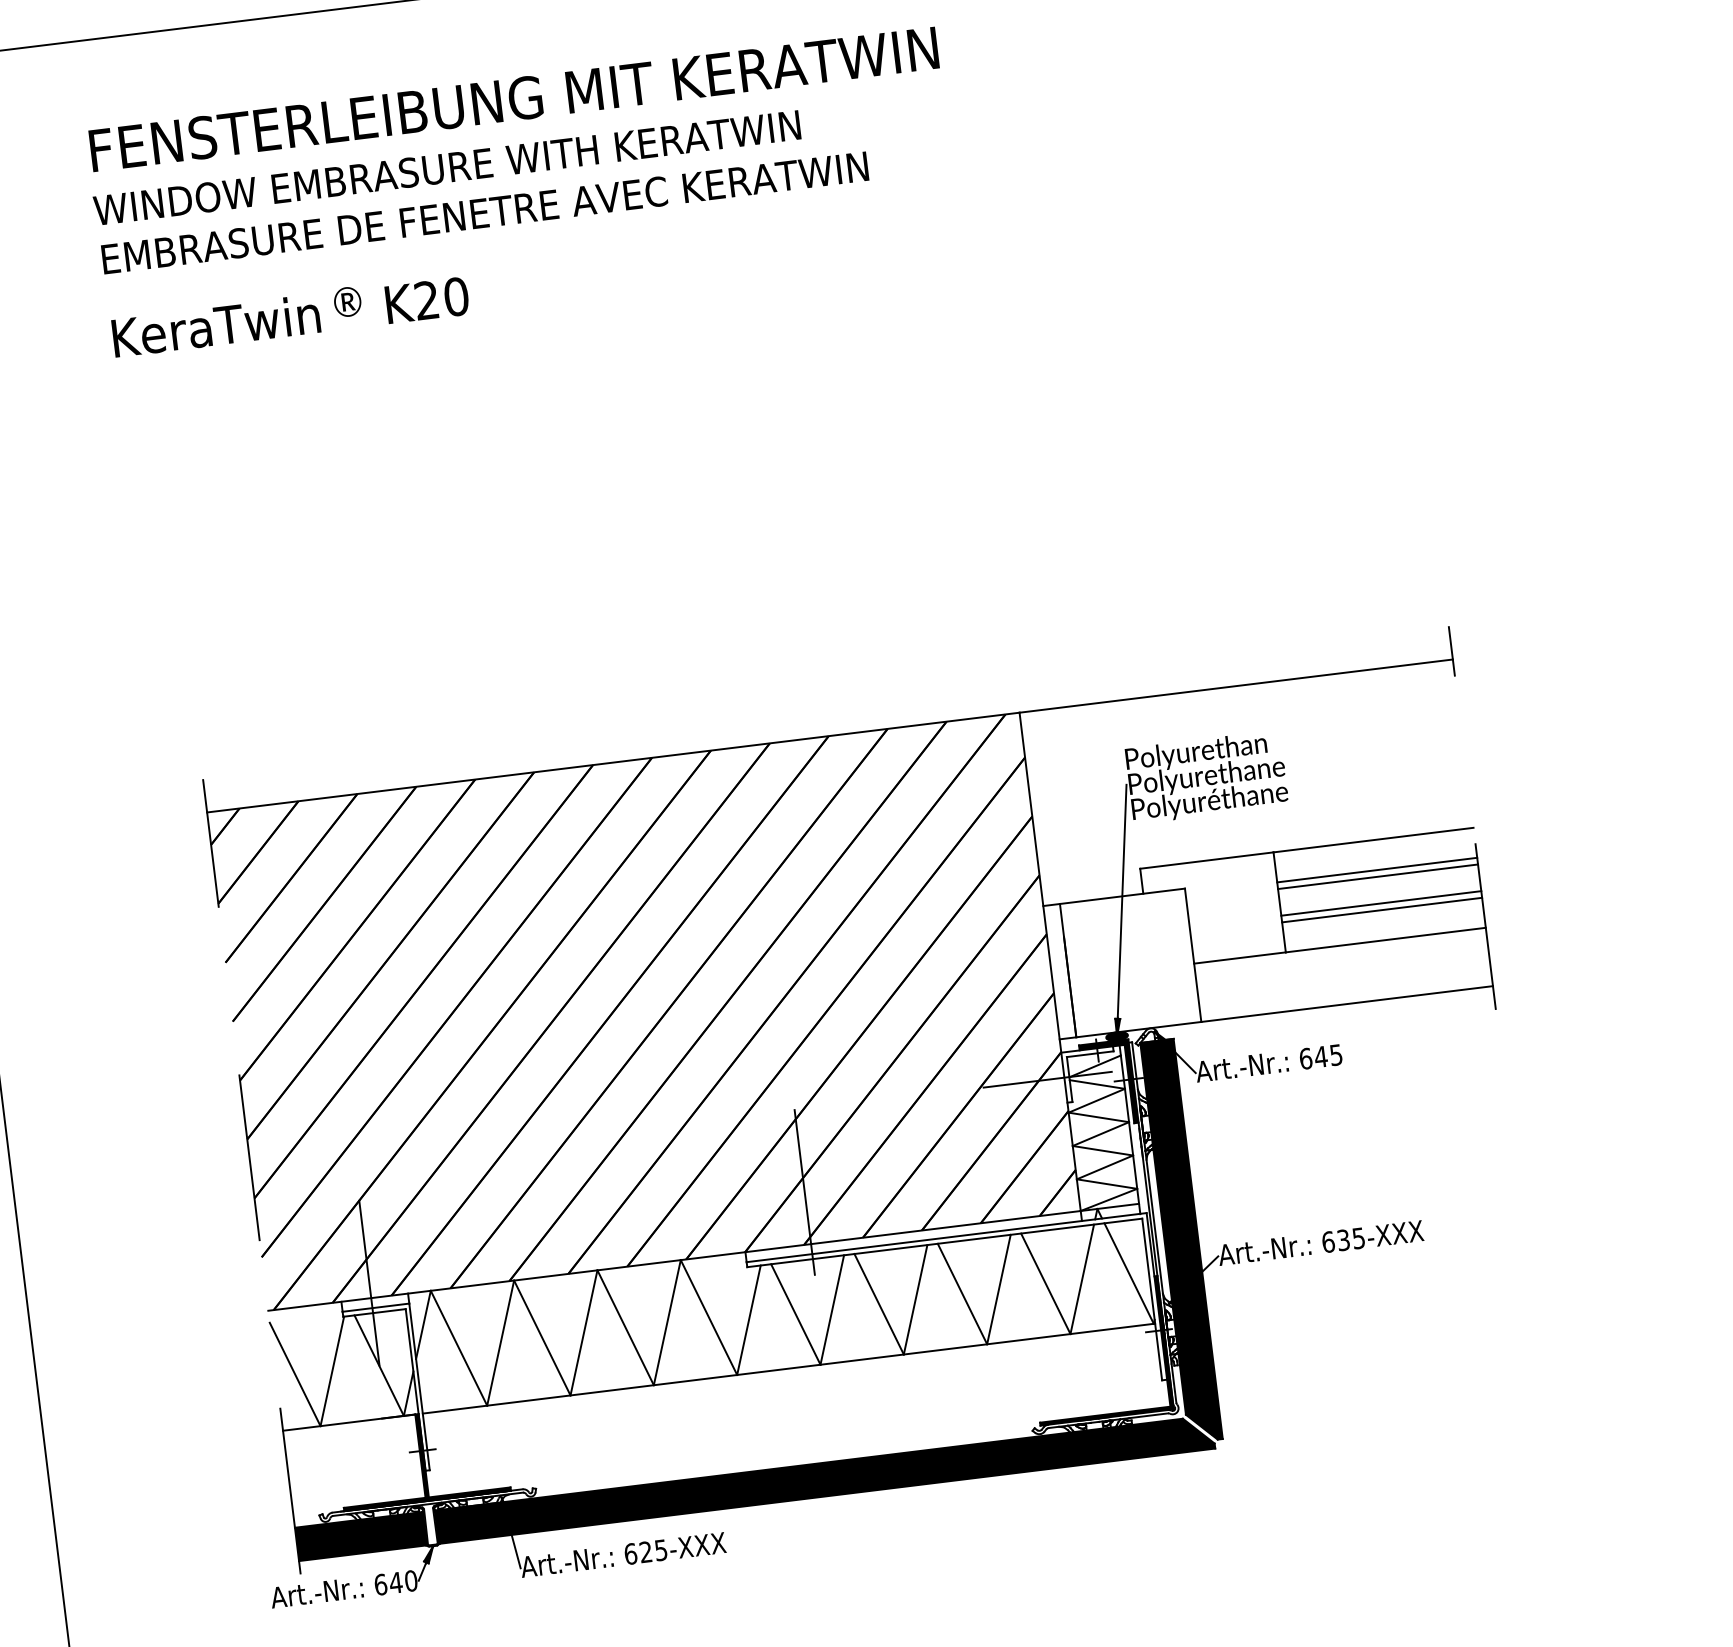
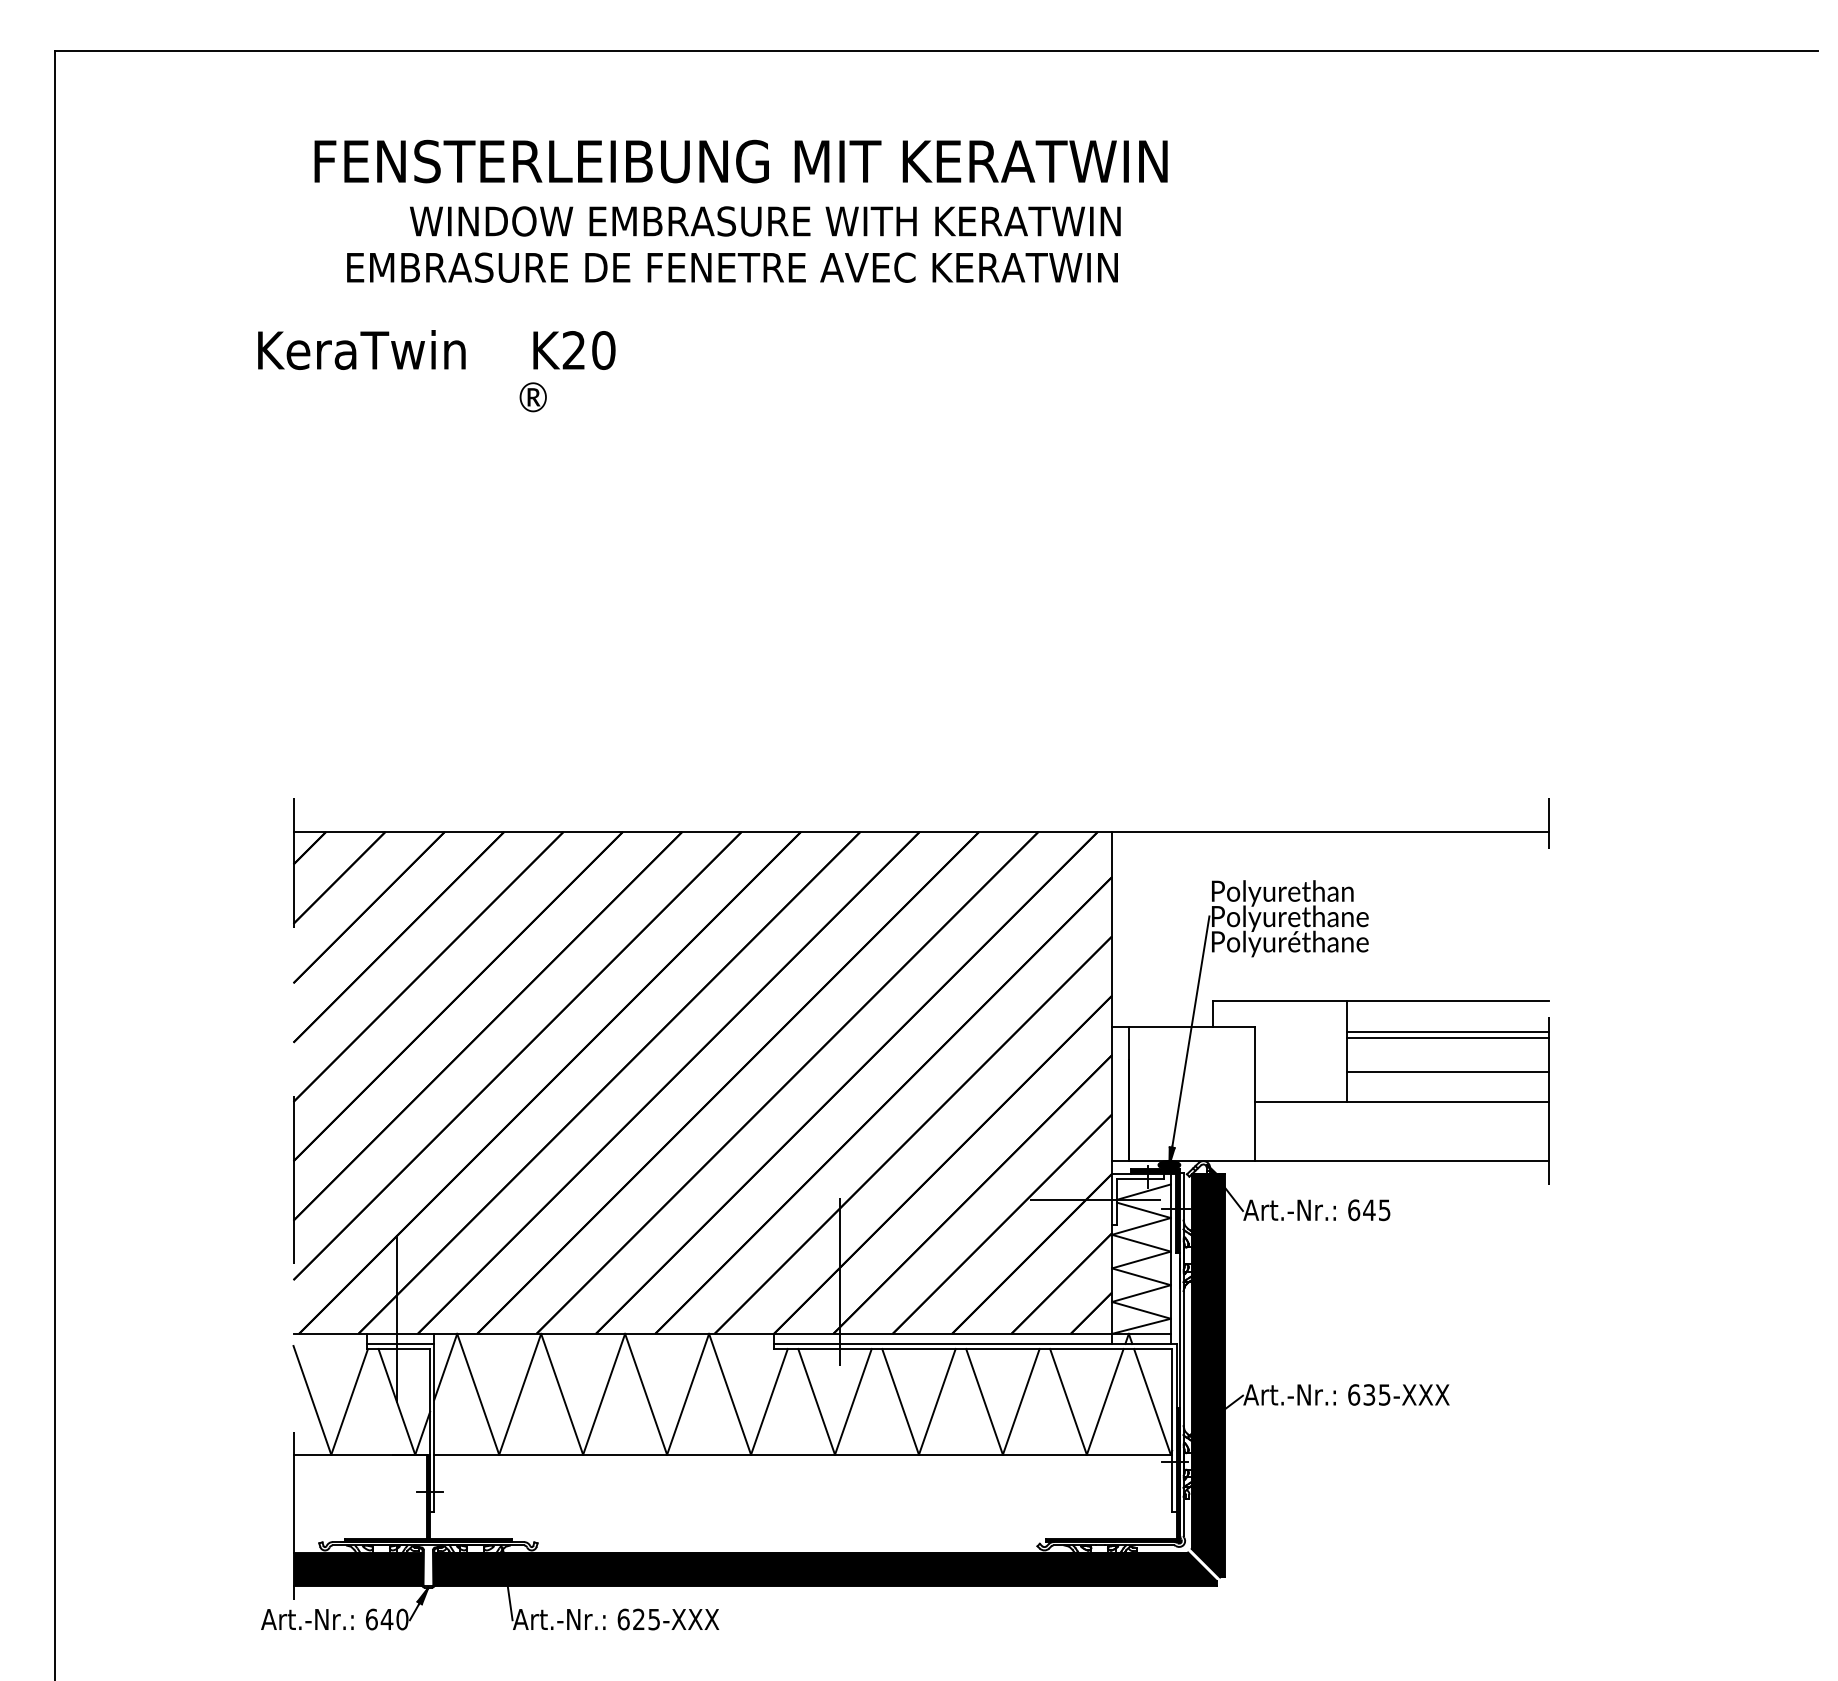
text: (513, 99) -> (740, 161), moved
text: (447, 168) -> (765, 221), moved
text: (485, 212) -> (732, 267), moved
text: (346, 302) -> (532, 397), moved
line: (1380, 903) -> (1447, 1065), removed

